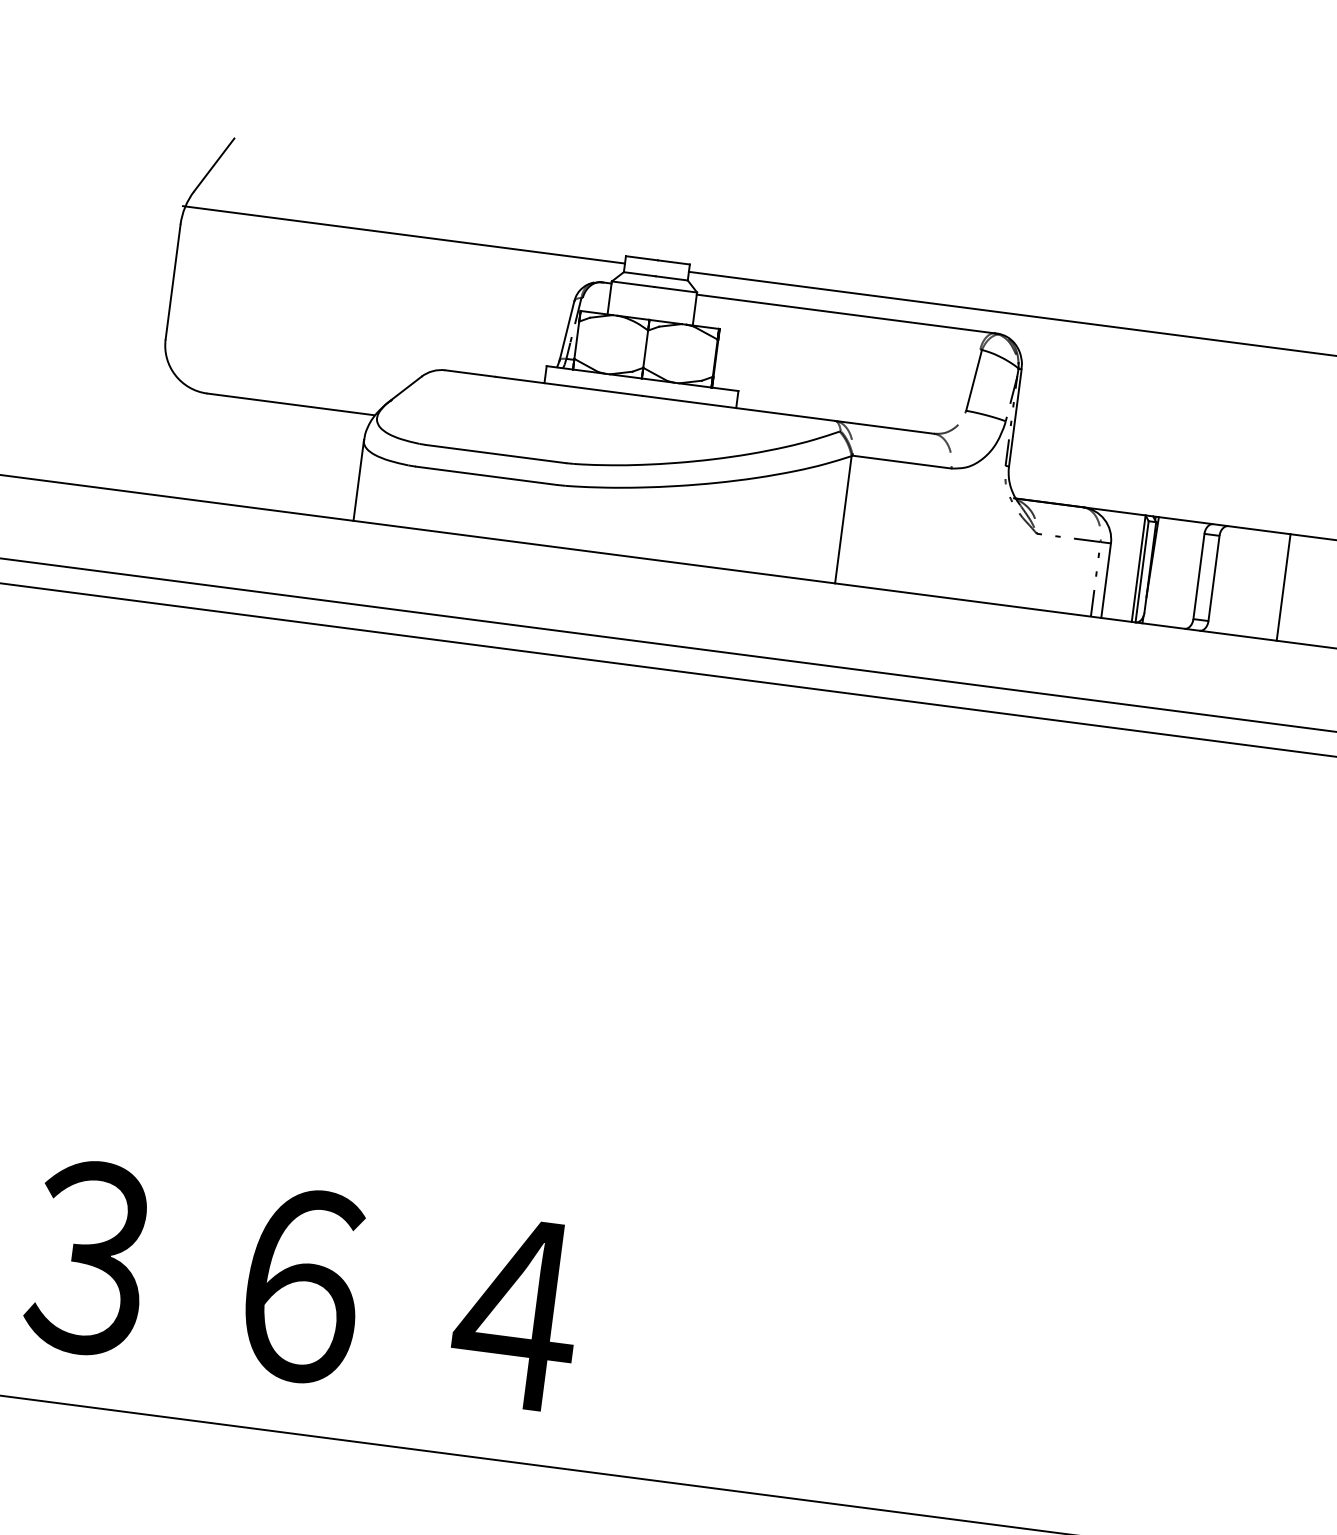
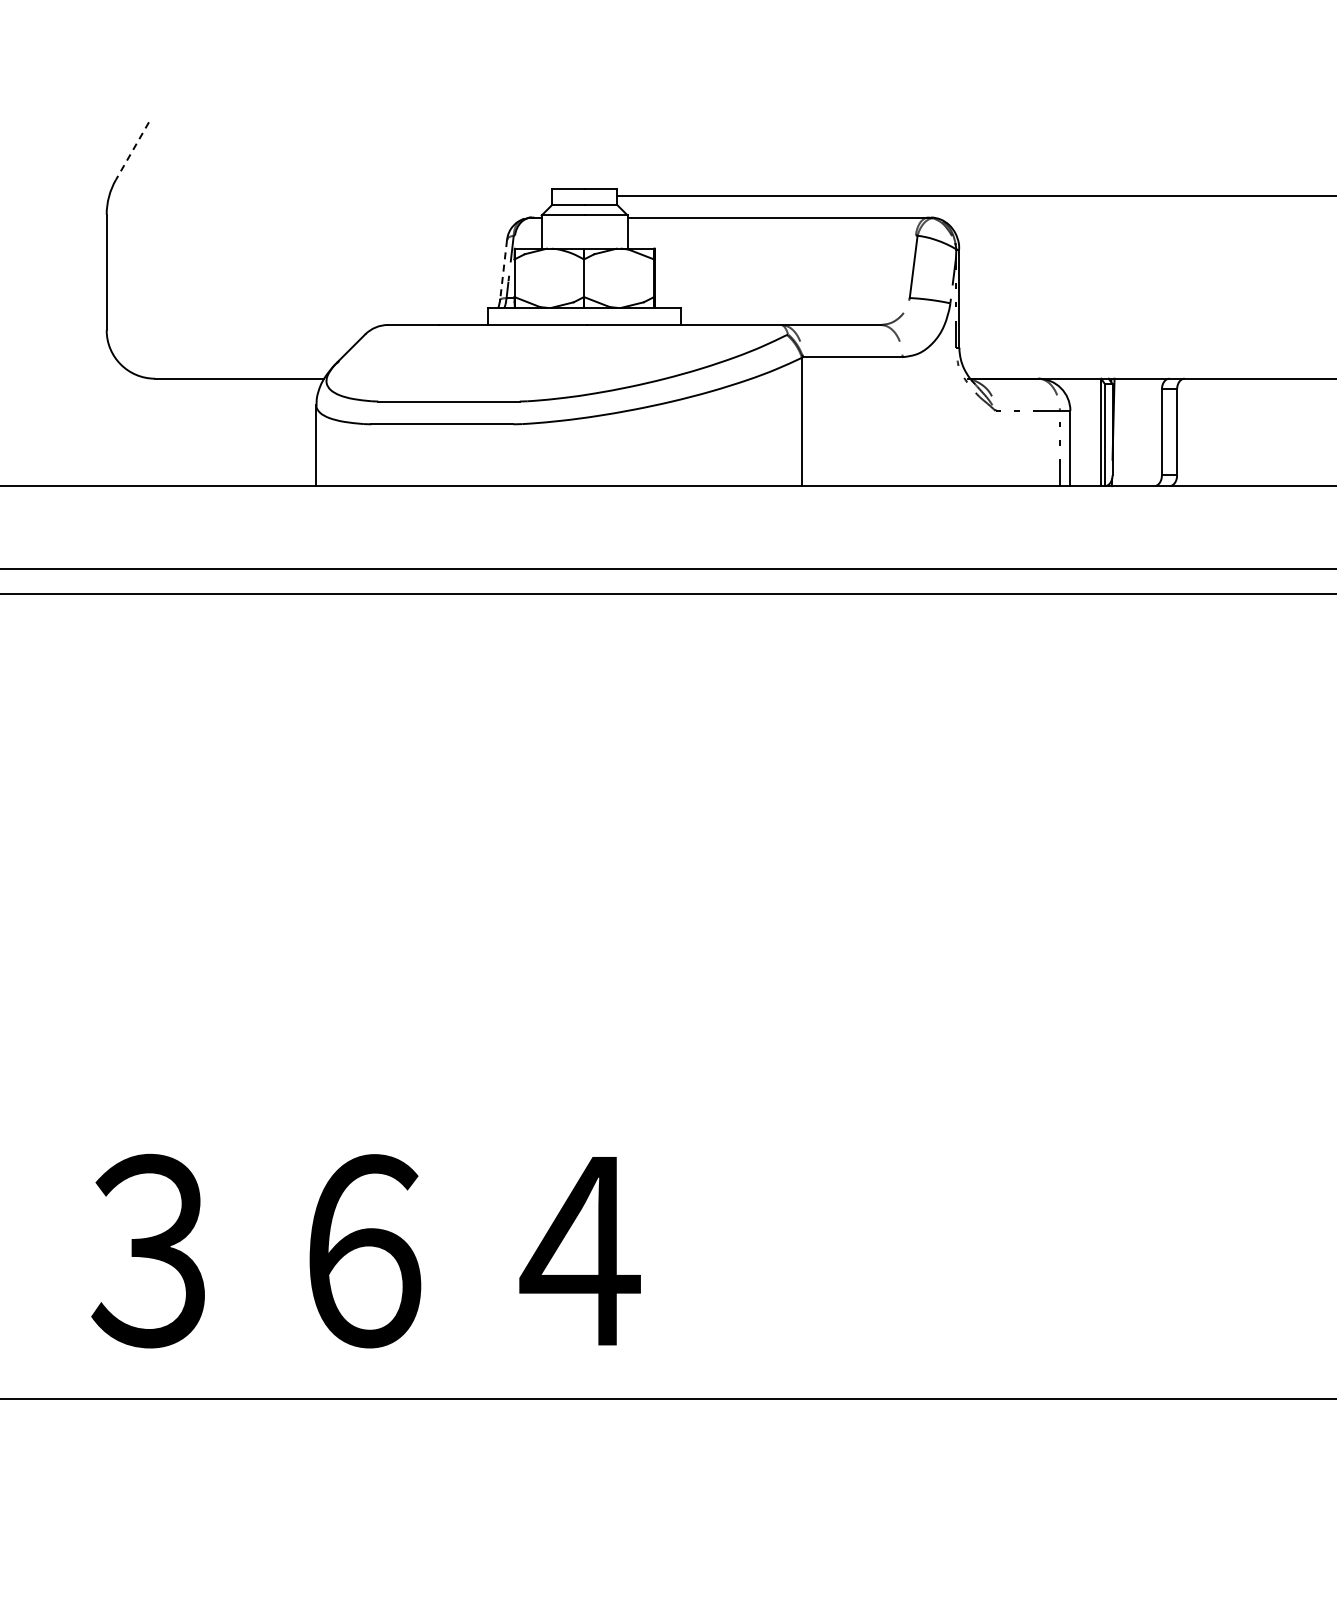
line: (214, 165) -> (132, 151), solid -> dashed
line: (403, 235) -> (329, 196), removed
line: (566, 331) -> (503, 270), solid -> dashed
line: (1283, 587) -> (1247, 432), removed

